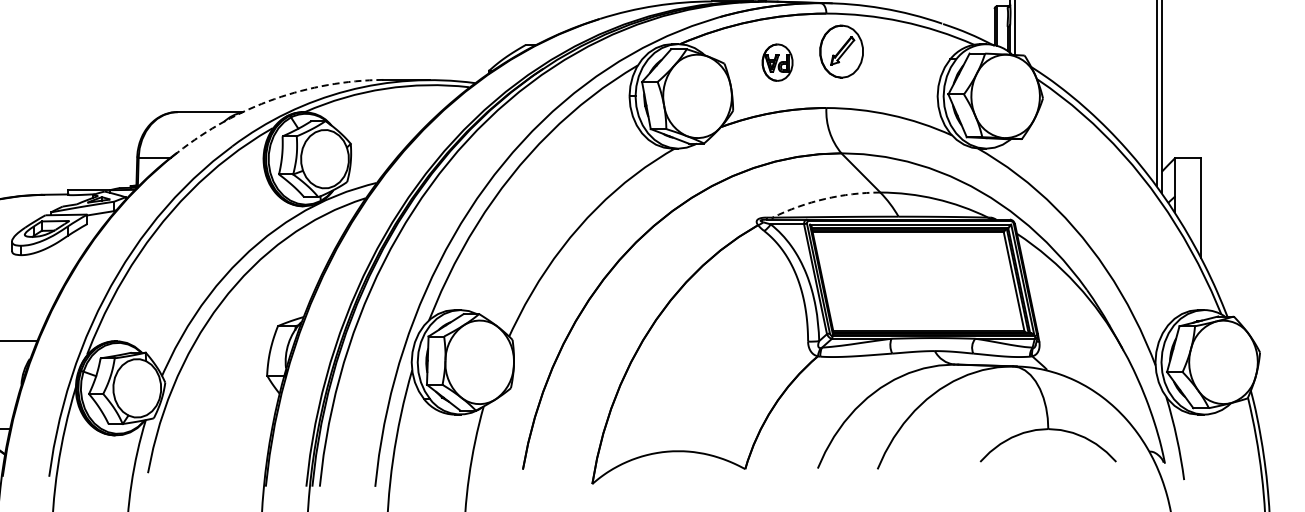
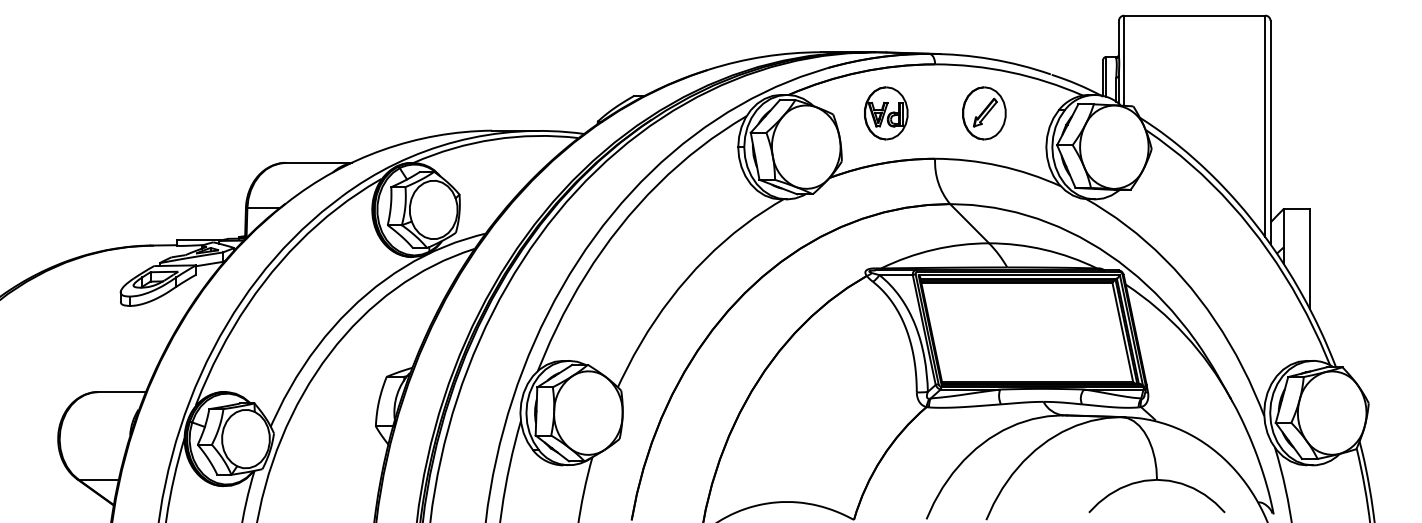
part: (841, 51) -> (984, 113), moved
part: (777, 62) -> (886, 113), size x1.43
arc: (274, 98) -> (383, 149), dashed -> solid
arc: (824, 198) -> (933, 249), dashed -> solid

